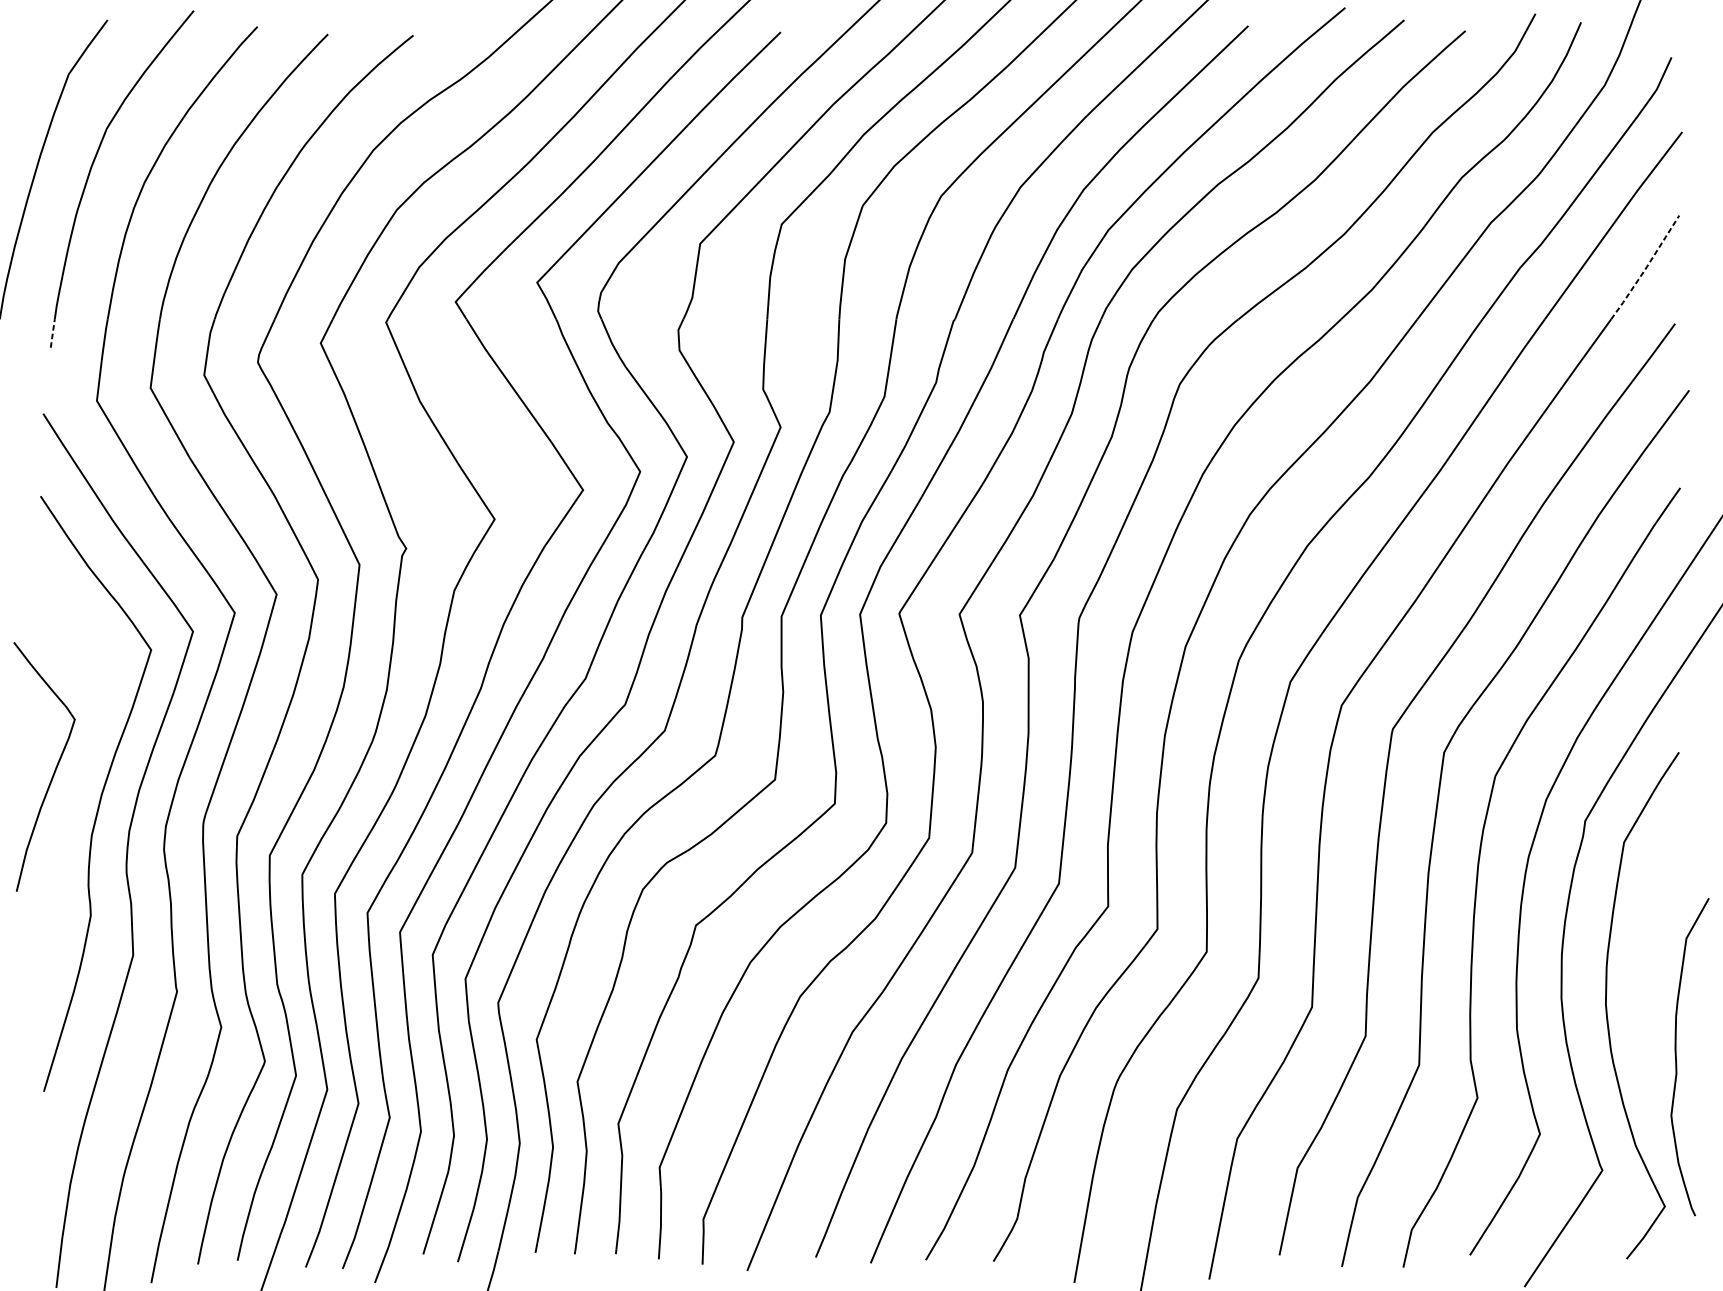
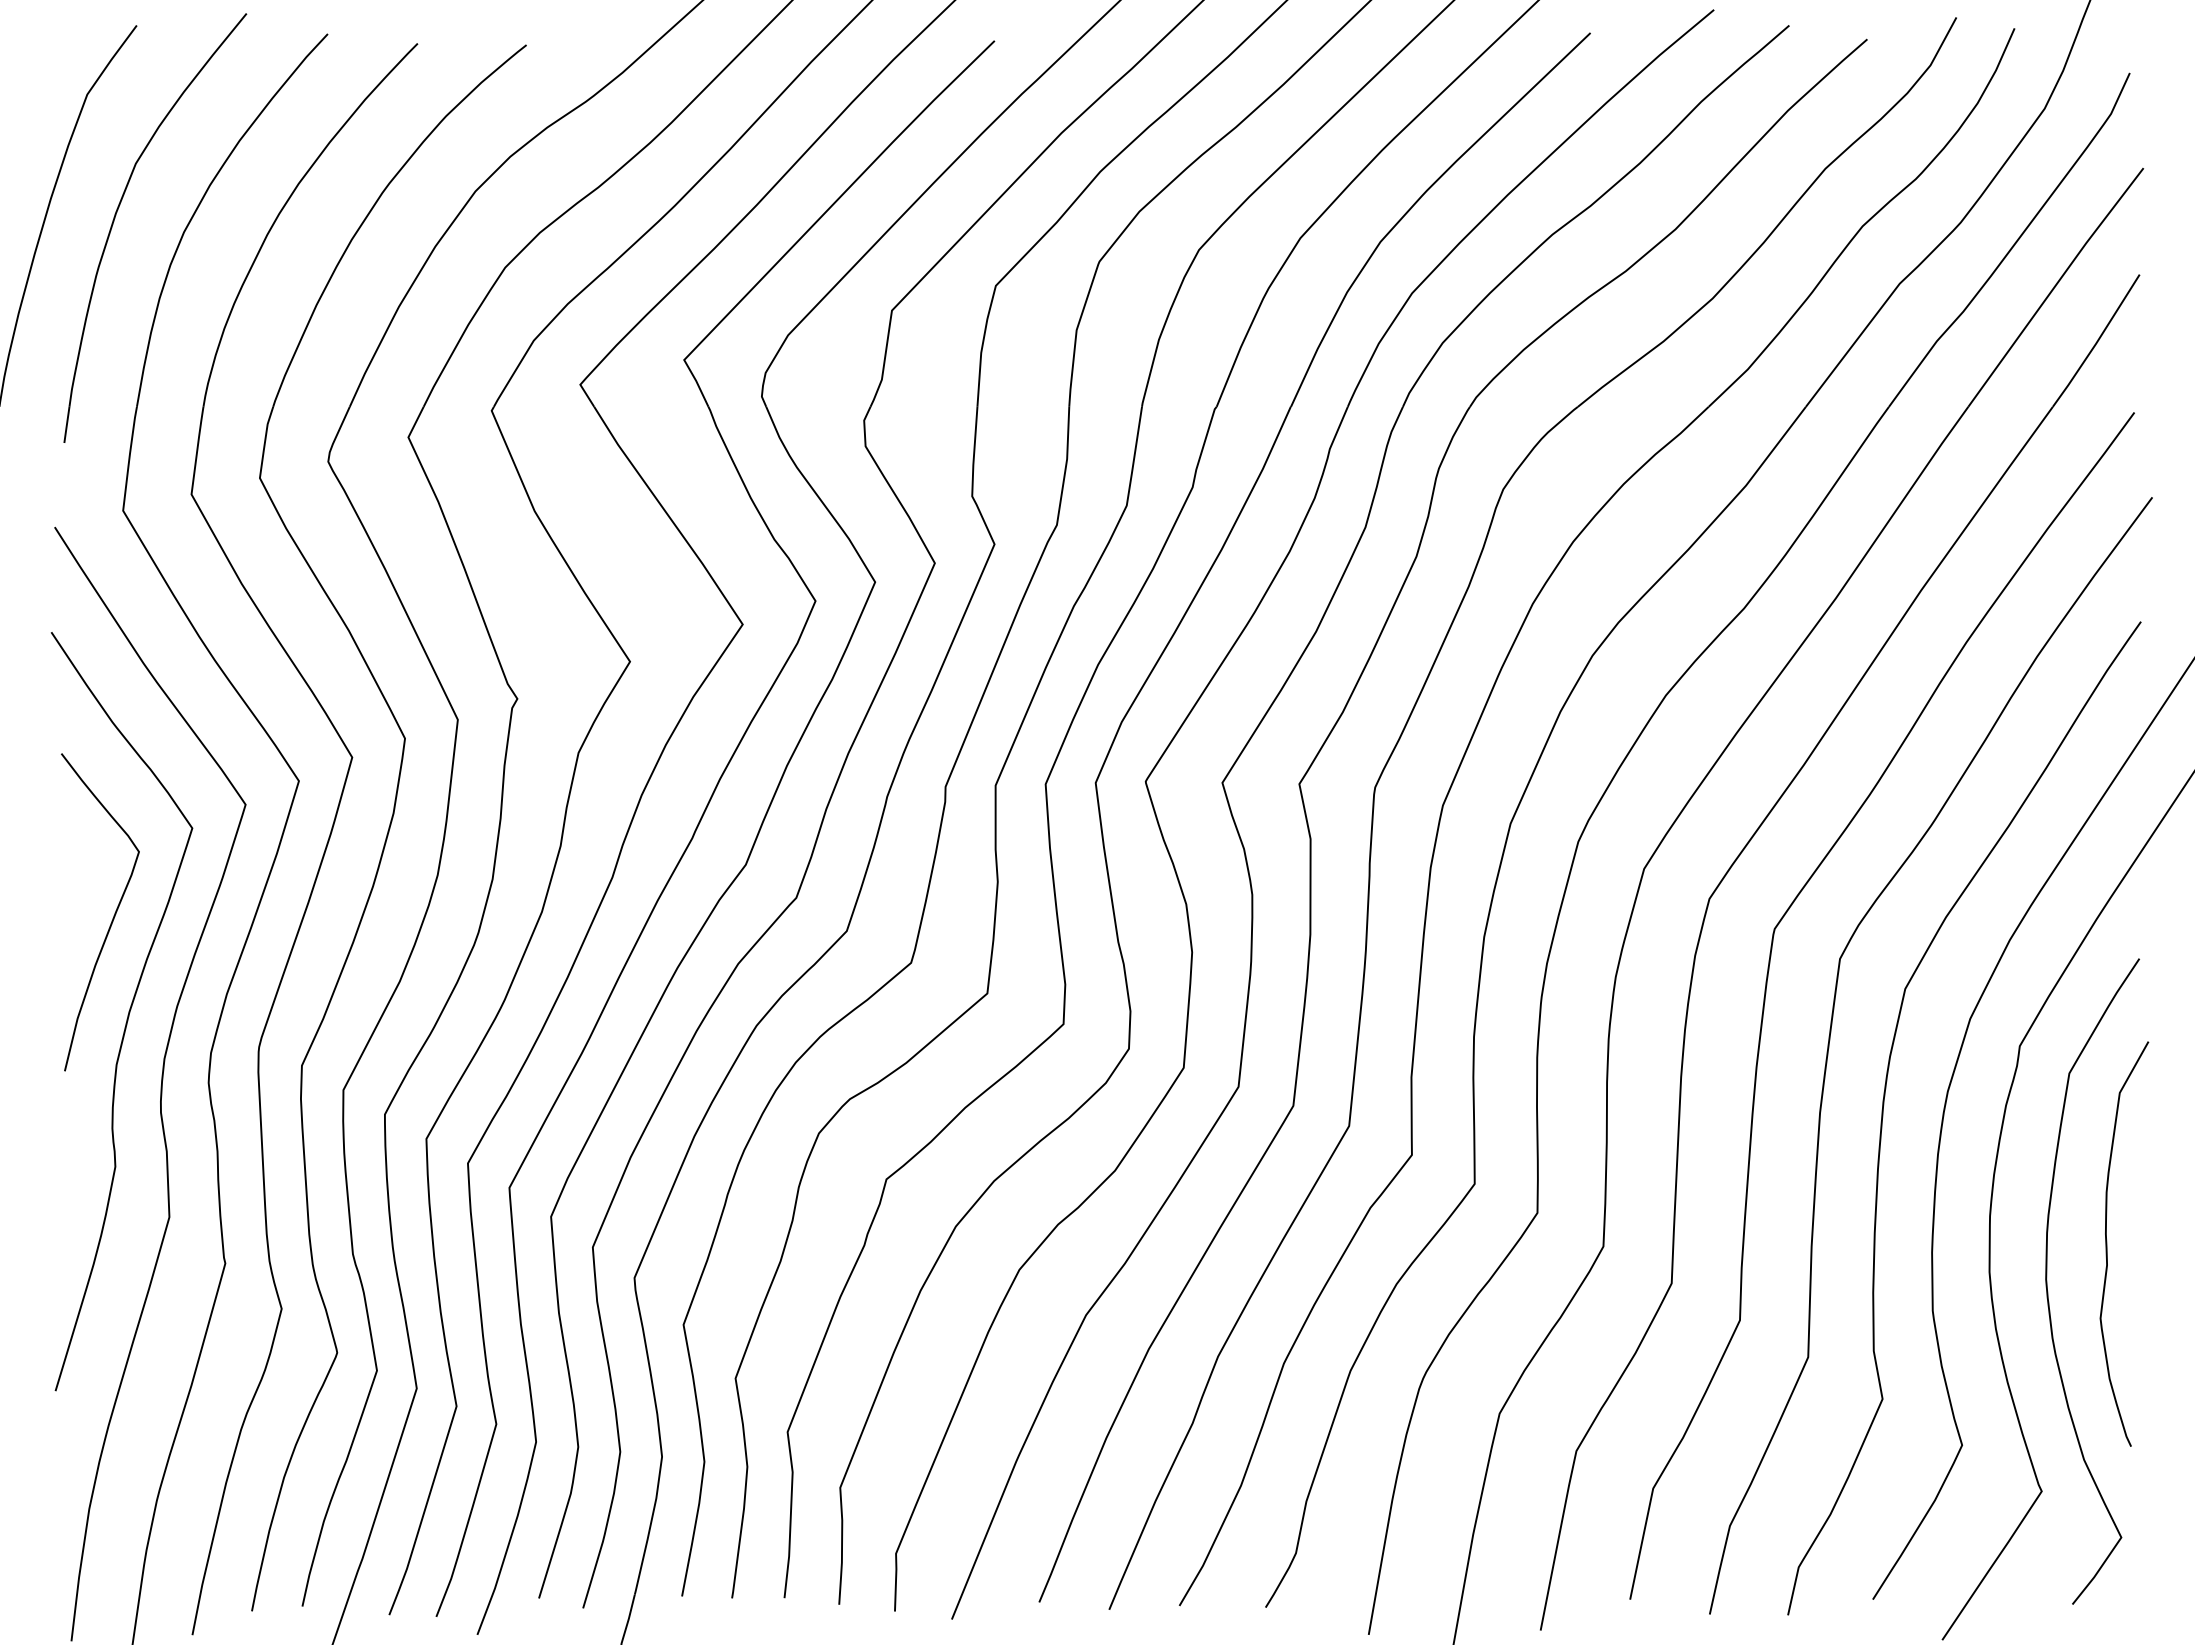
line: (1645, 269) -> (2096, 343), dashed -> solid
line: (52, 333) -> (66, 425), dashed -> solid
curve: (54, 769) -> (113, 915), moved
curve: (1676, 1056) -> (2107, 1243), moved

